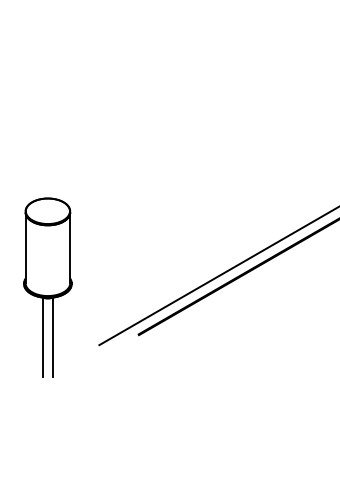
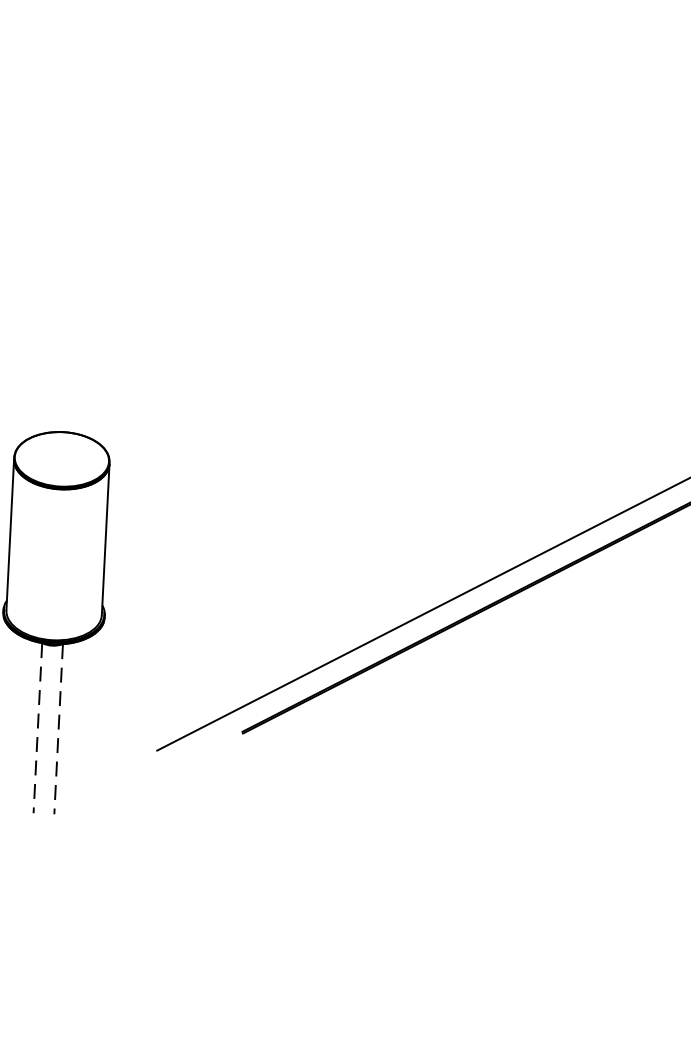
line: (43, 337) -> (38, 728), solid -> dashed
line: (52, 337) -> (58, 729), solid -> dashed

